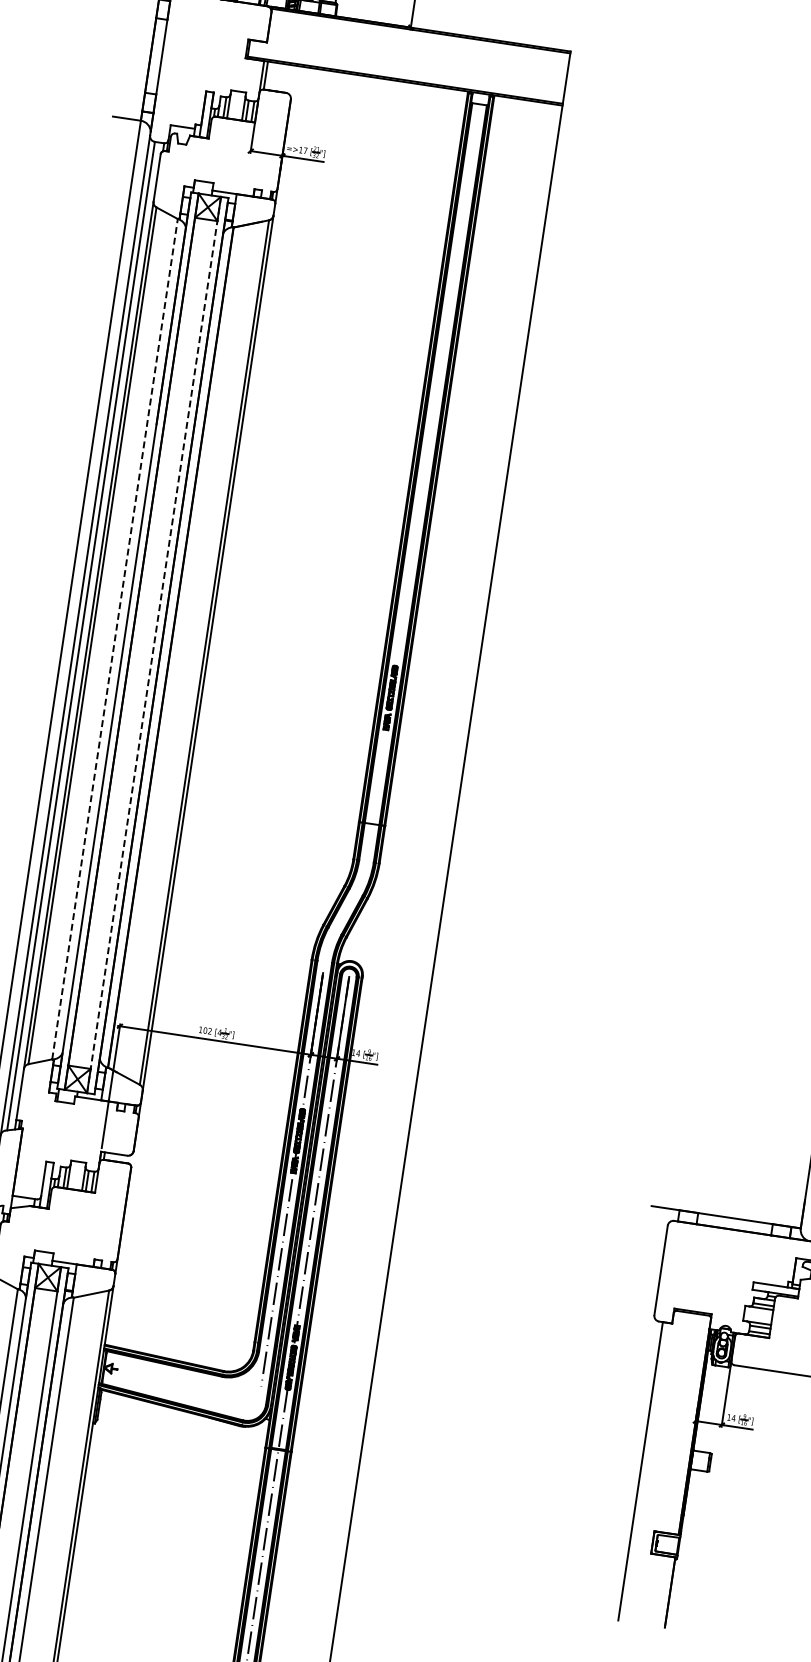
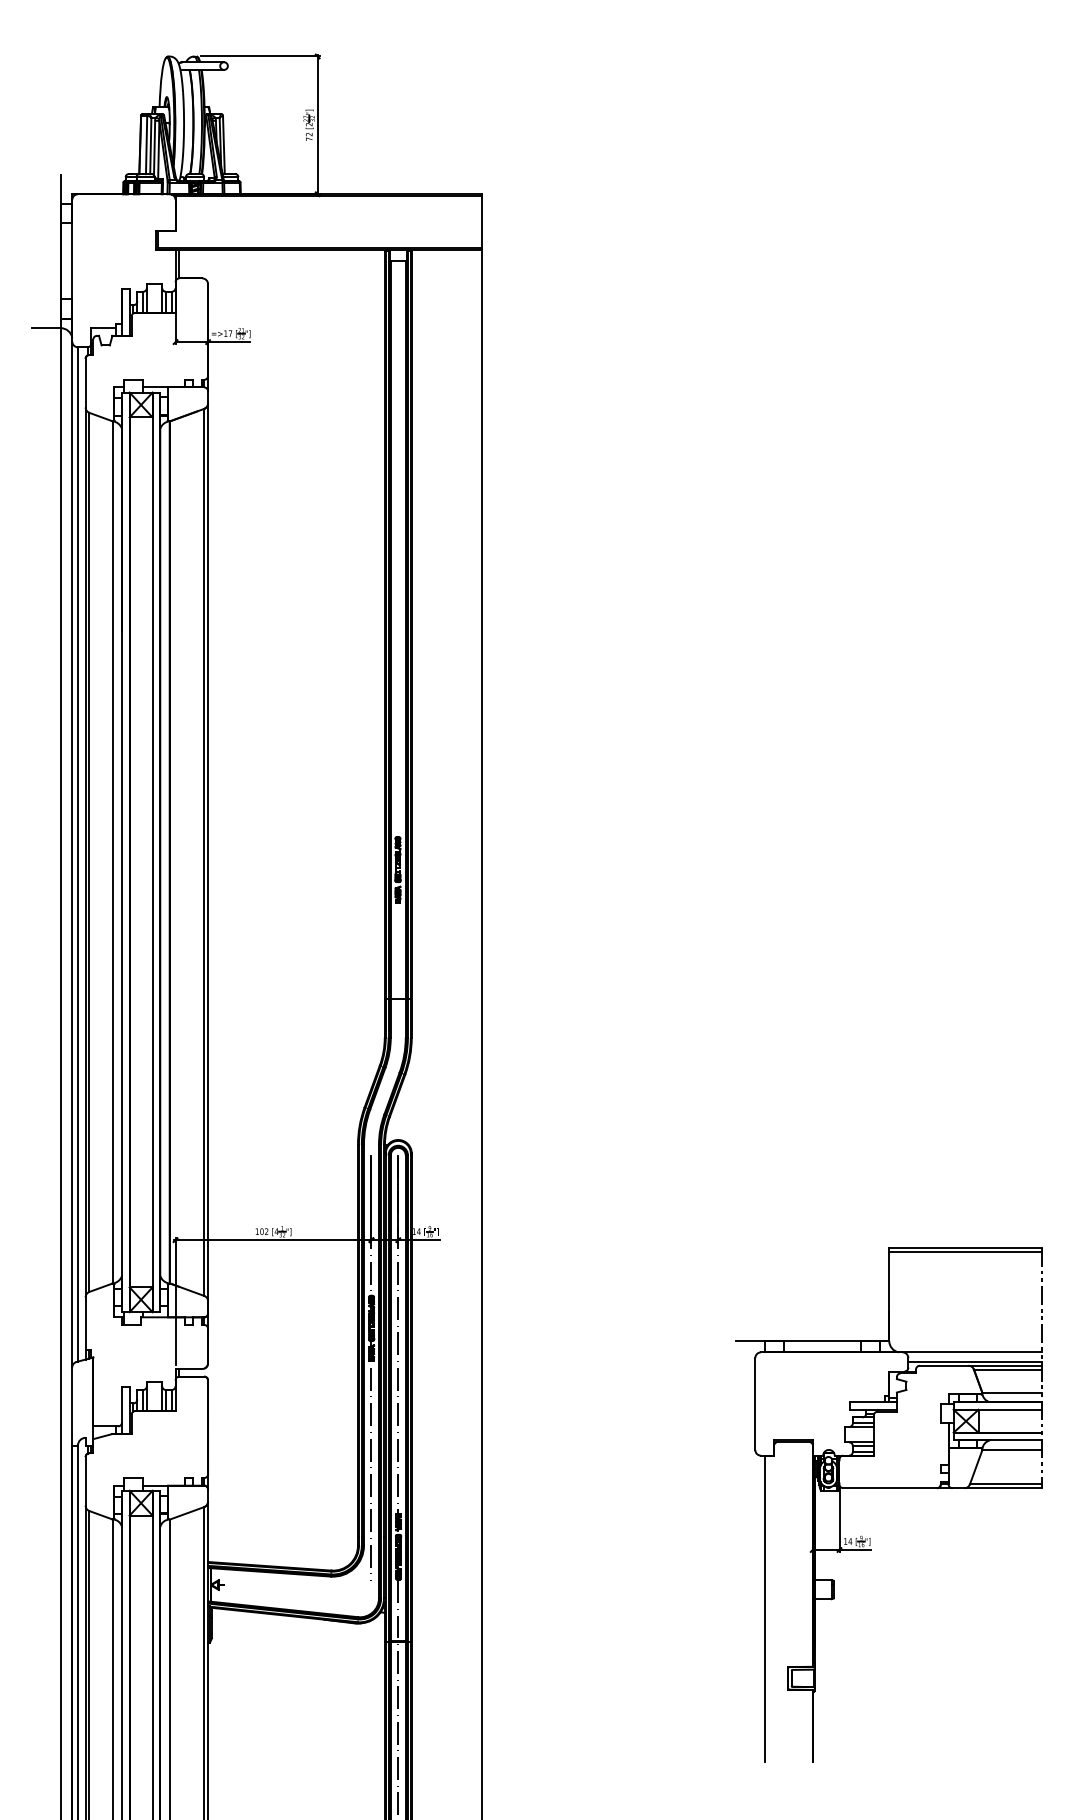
line: (115, 638) -> (112, 851), dashed -> solid
line: (153, 645) -> (152, 852), dashed -> solid

